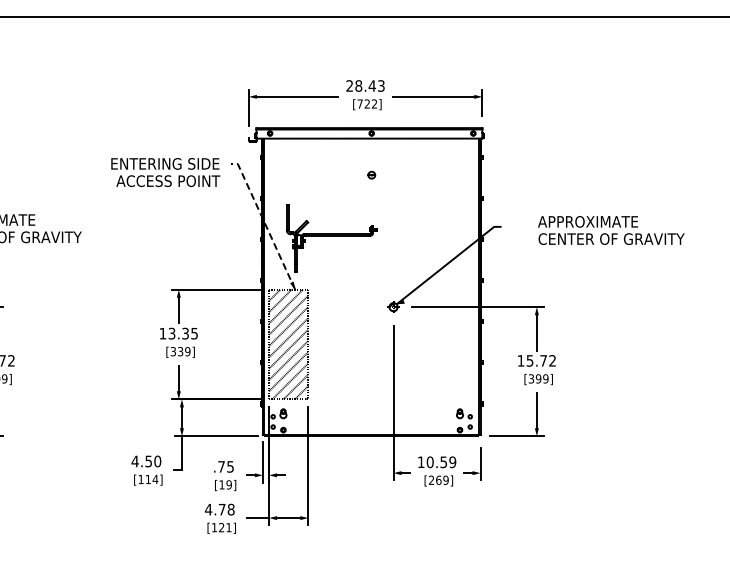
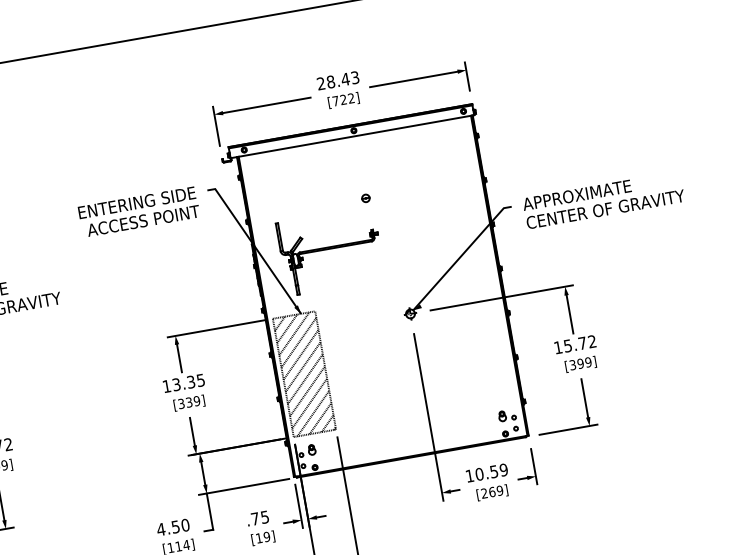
part: (371, 174) -> (365, 197), moved
line: (264, 222) -> (255, 247), dashed -> solid
text: (611, 230) -> (603, 200), moved

